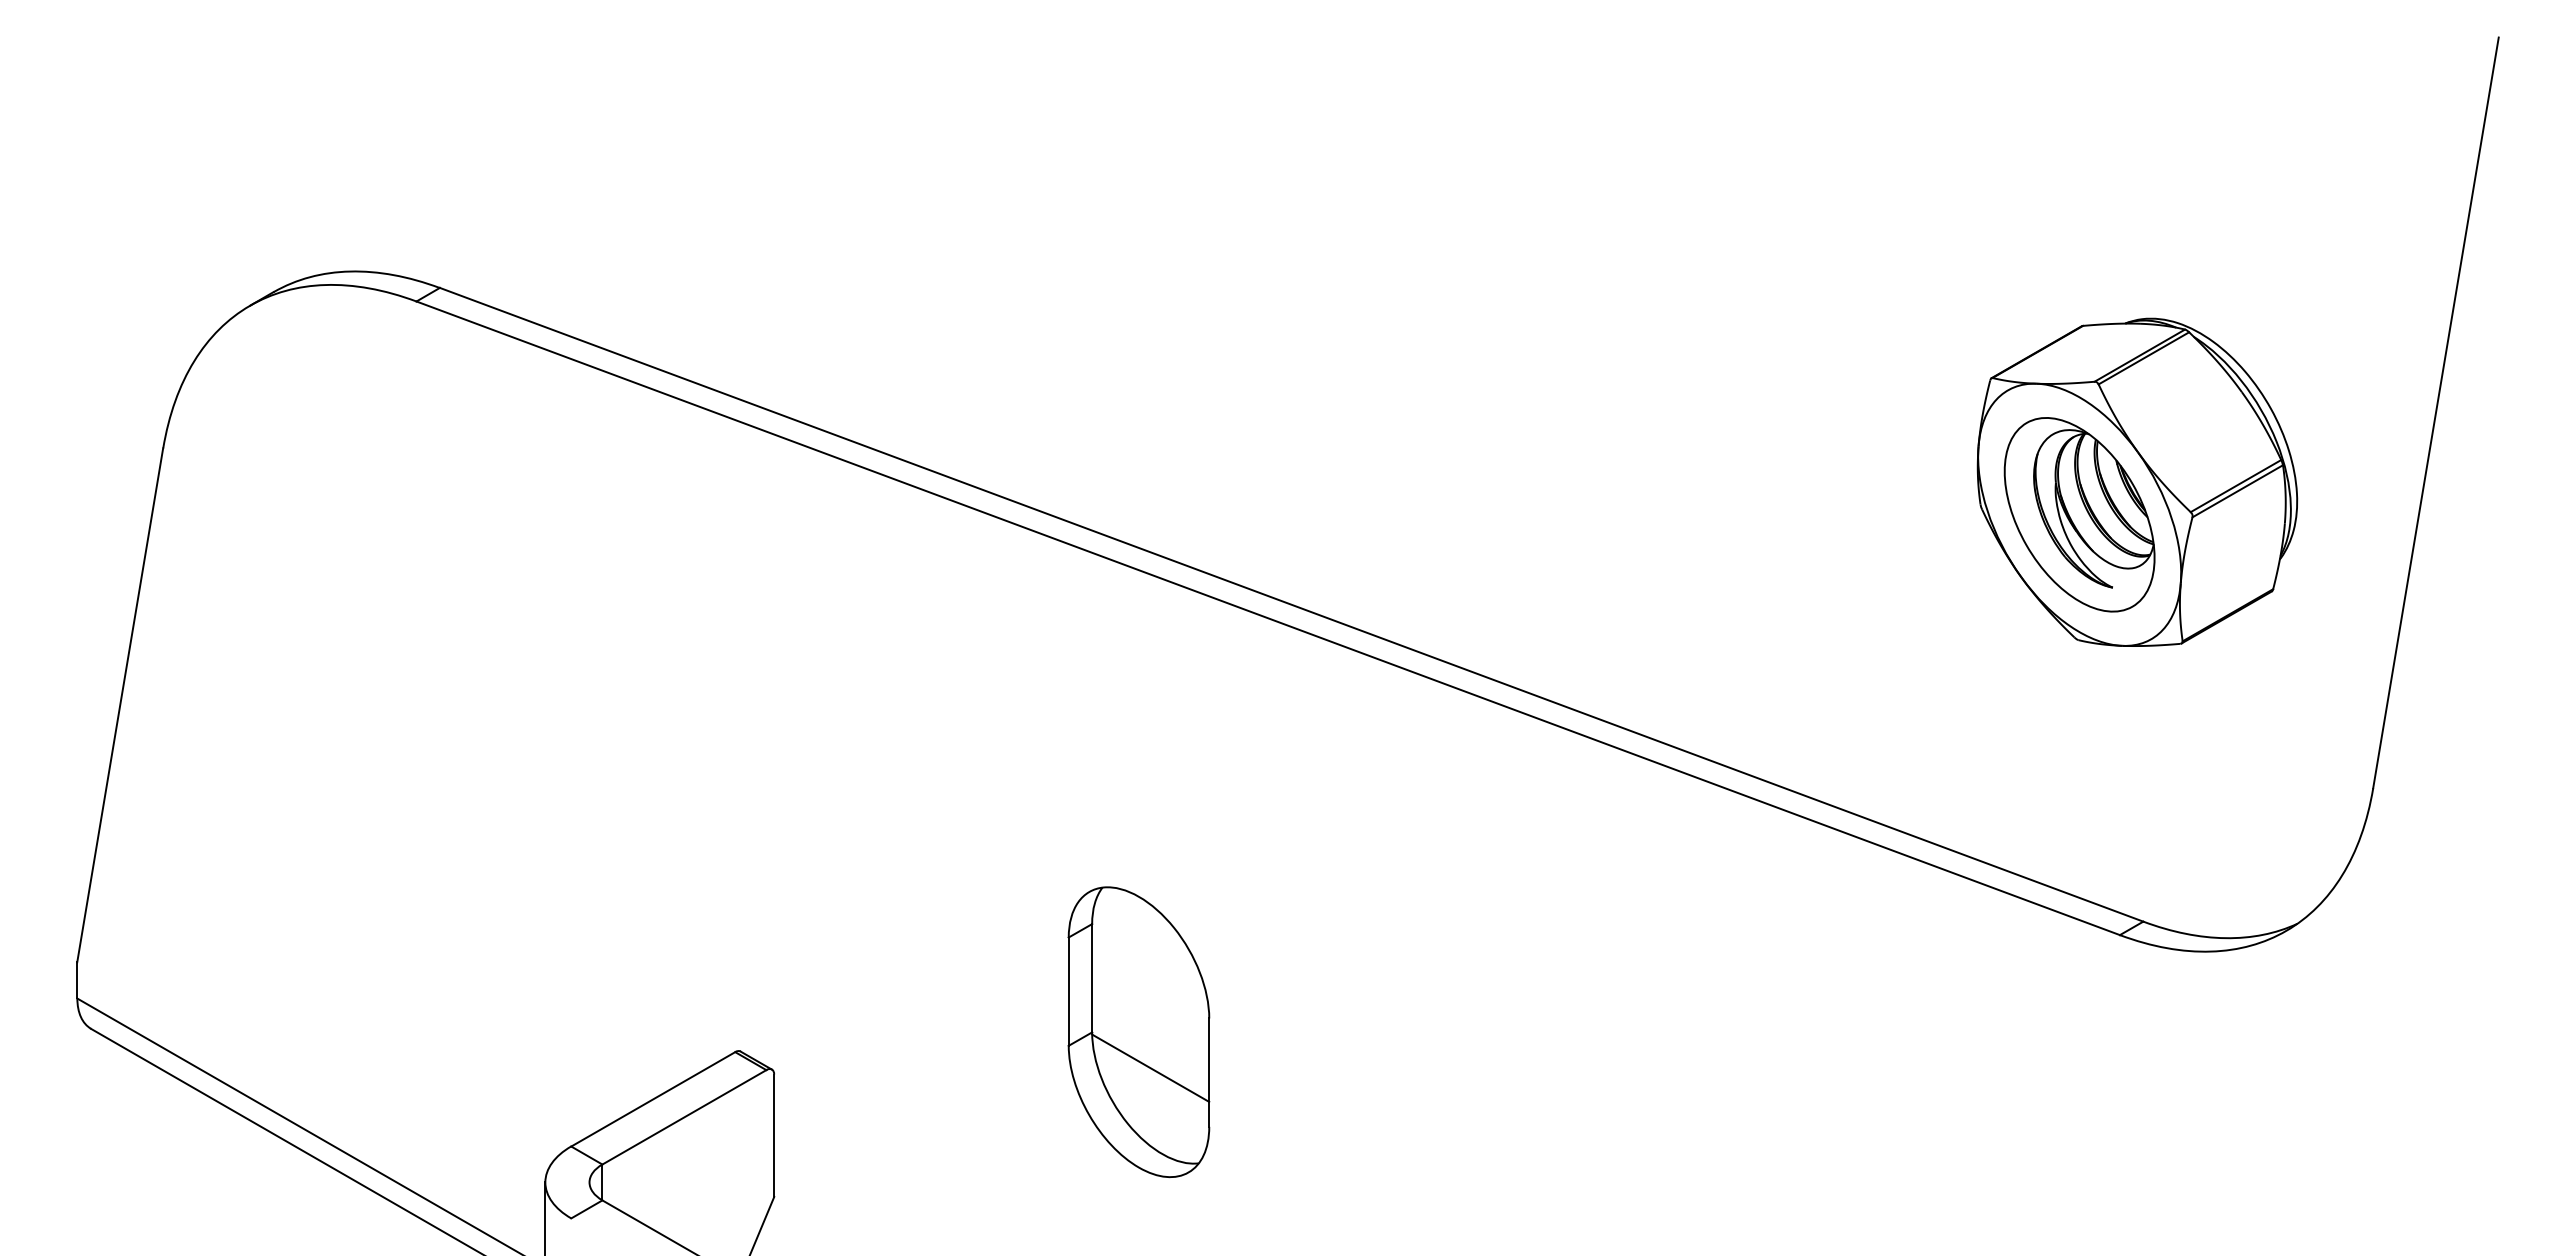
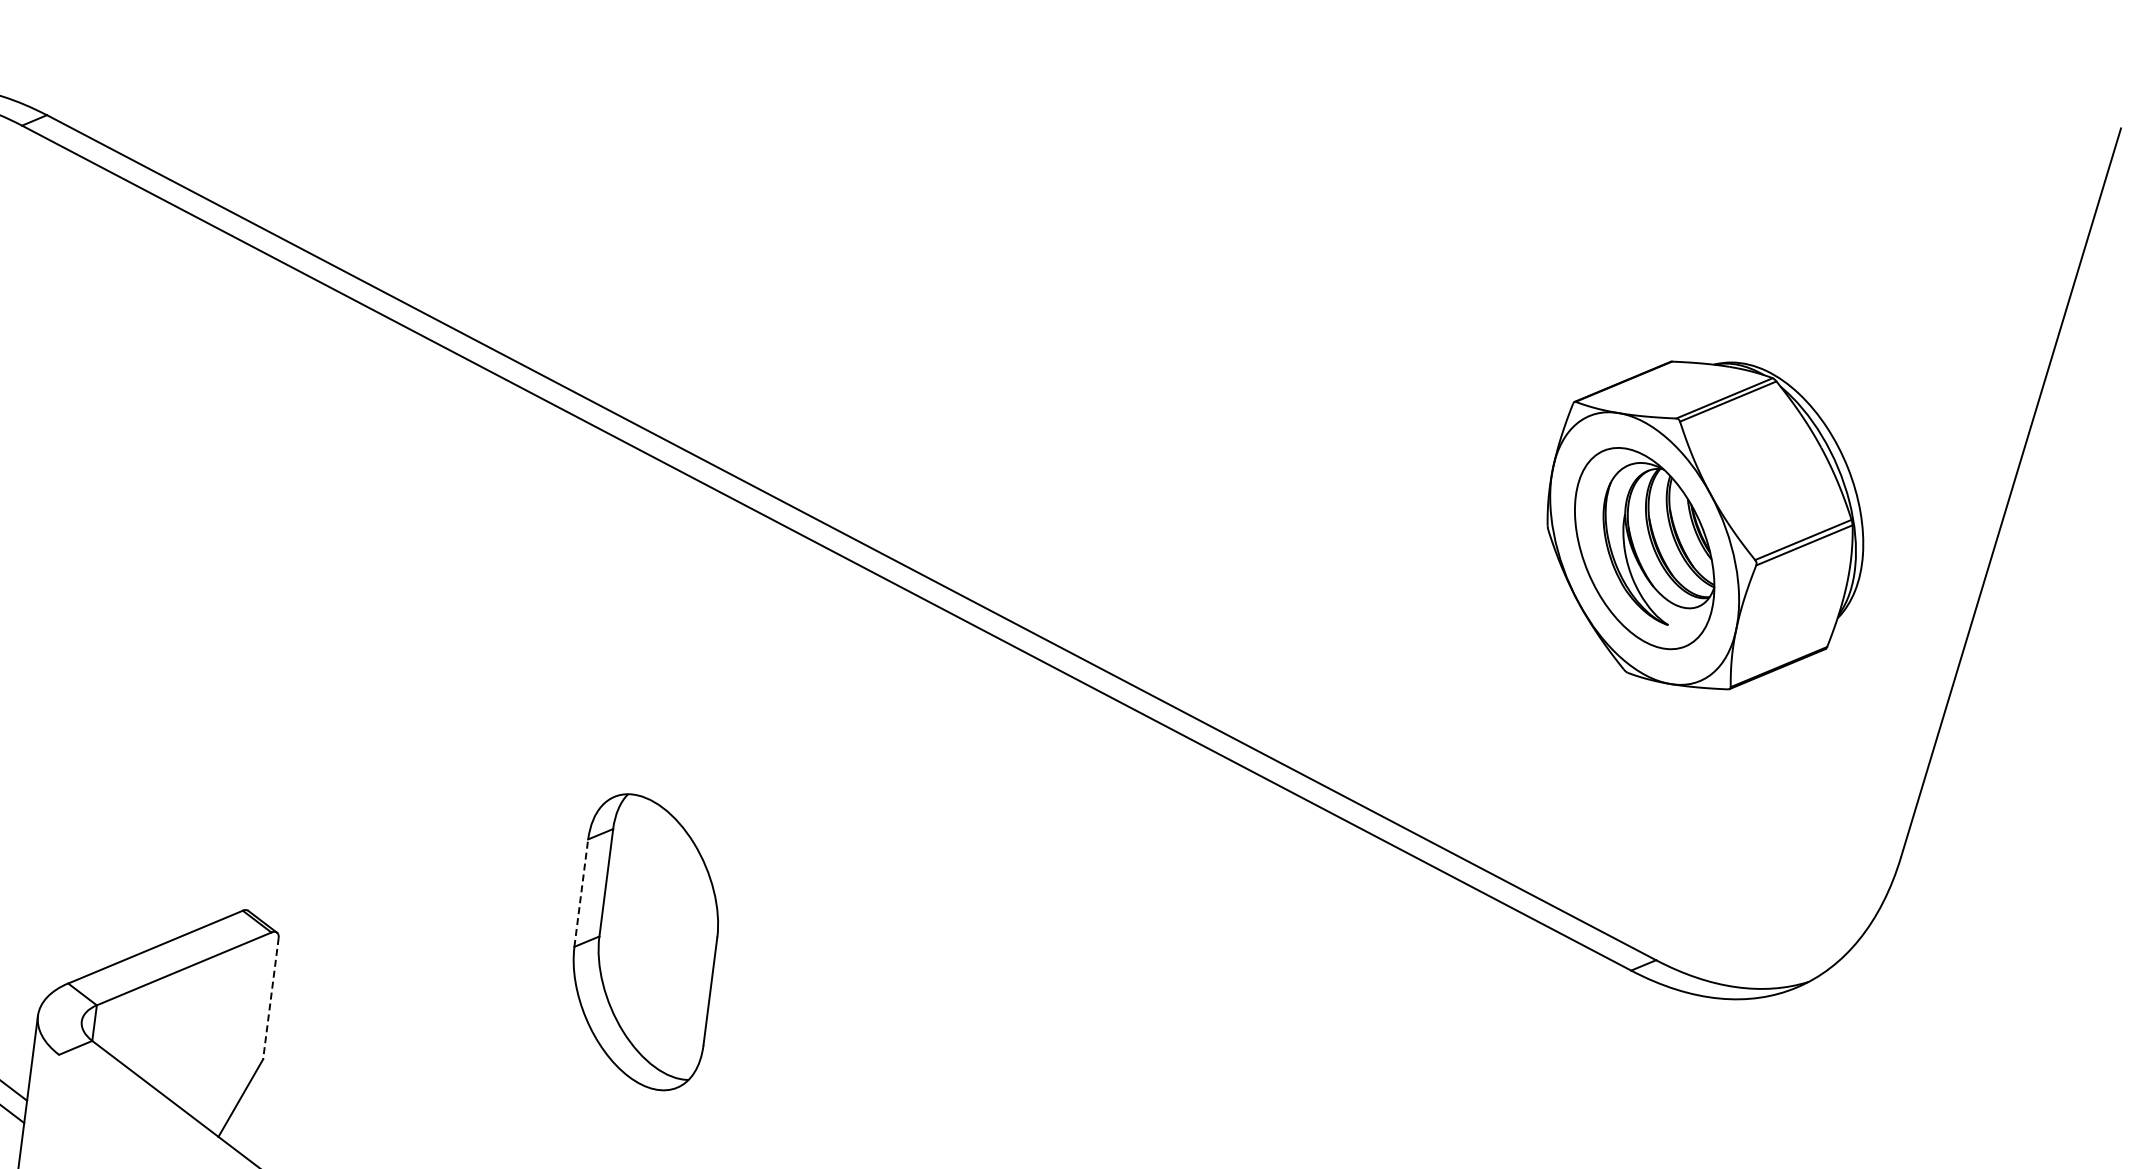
line: (1068, 991) -> (581, 892), solid -> dashed
line: (1150, 1067) -> (652, 978), removed
line: (774, 1136) -> (271, 999), solid -> dashed

